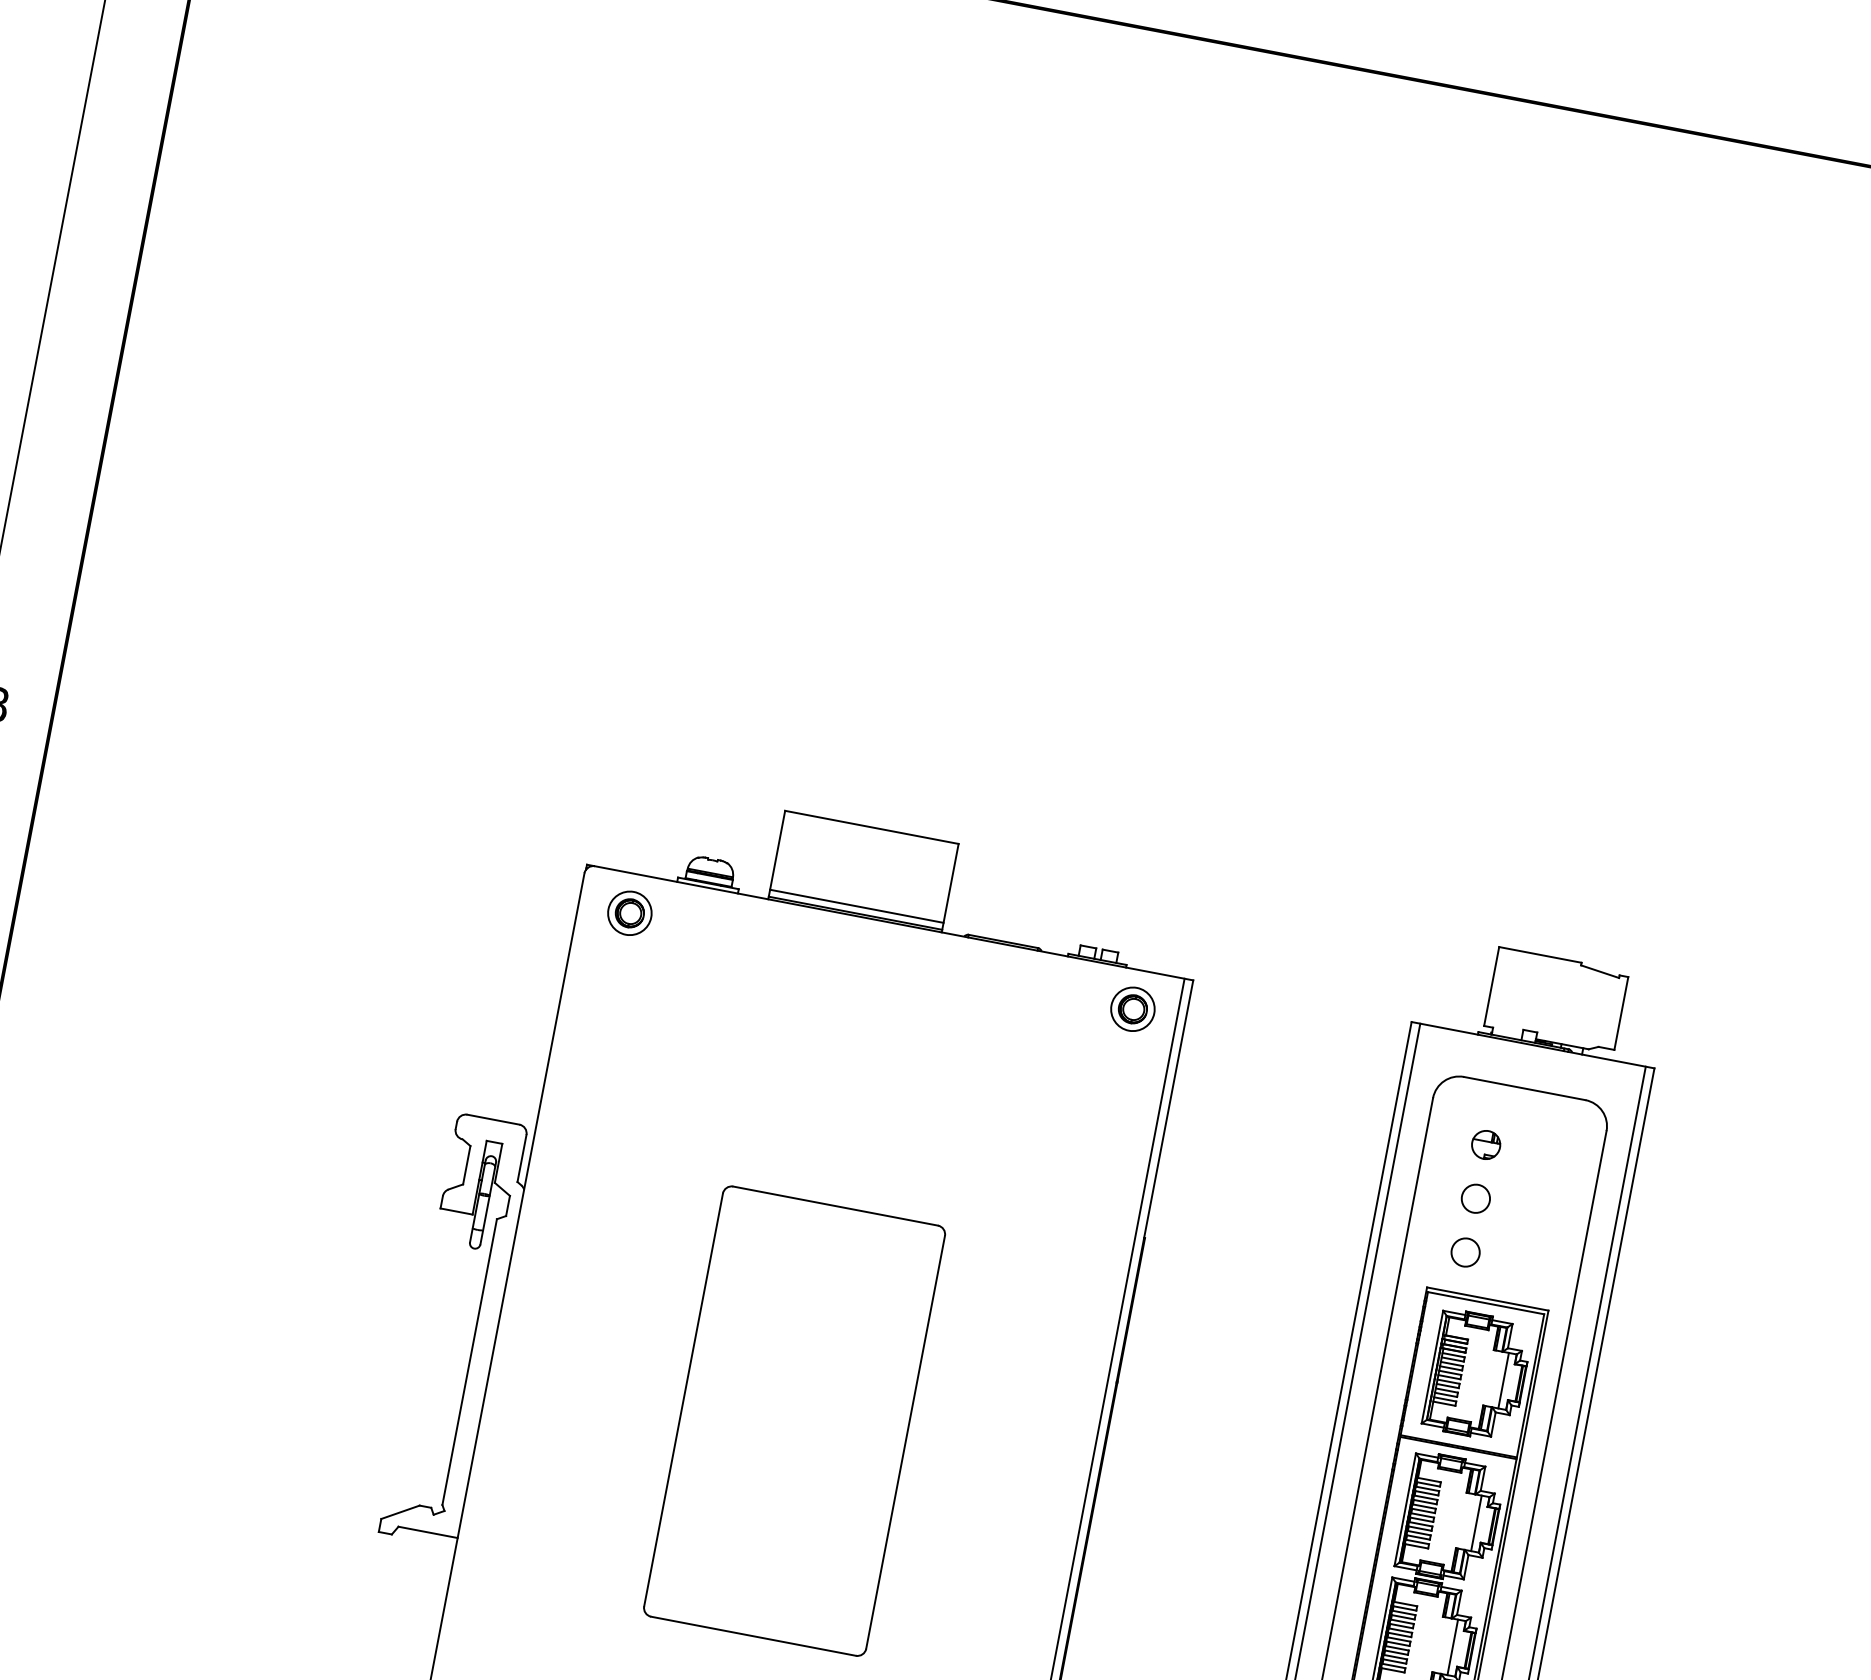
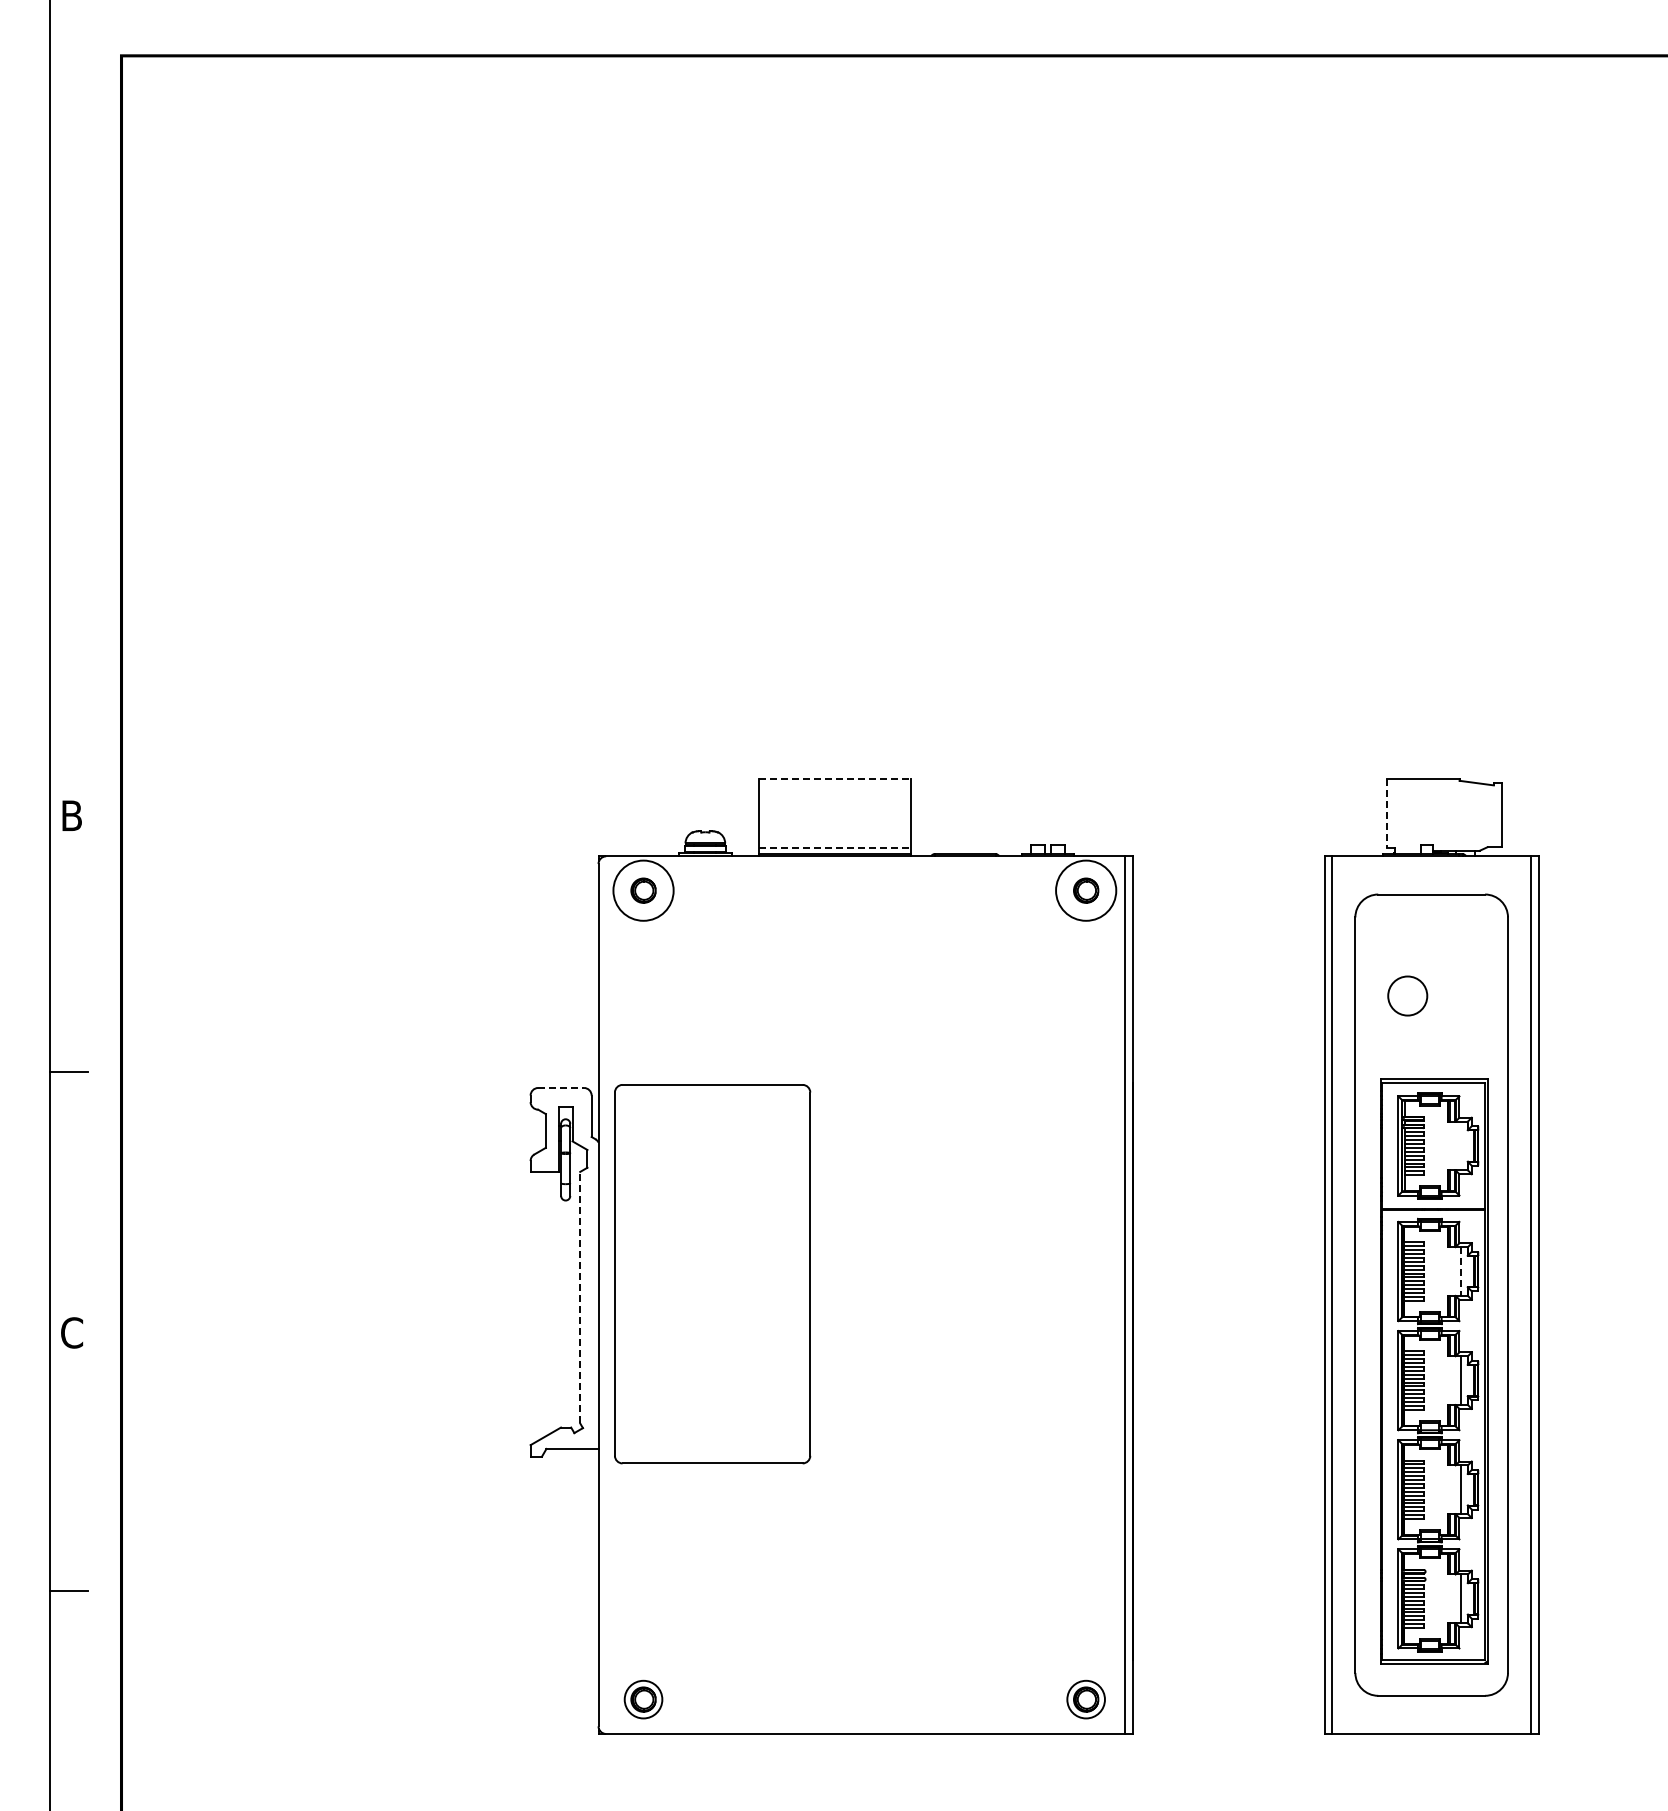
line: (872, 827) -> (835, 778), solid -> dashed
line: (857, 905) -> (835, 847), solid -> dashed
circle: (629, 913) -> (643, 890), size x1.6
line: (1492, 986) -> (1387, 813), solid -> dashed
circle: (1132, 1008) -> (1085, 890), size x1.6
line: (493, 1119) -> (561, 1087), solid -> dashed
part: (1486, 1144) -> (1408, 948), removed
circle: (1476, 1198) -> (1408, 995), size x1.6
circle: (1465, 1252) -> (1407, 1043), removed
line: (470, 1362) -> (580, 1297), solid -> dashed
line: (1504, 1380) -> (1461, 1145), removed
part: (794, 1421) -> (712, 1274), moved
line: (1476, 1524) -> (1461, 1272), solid -> dashed

